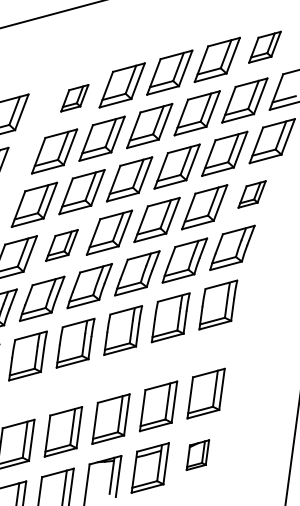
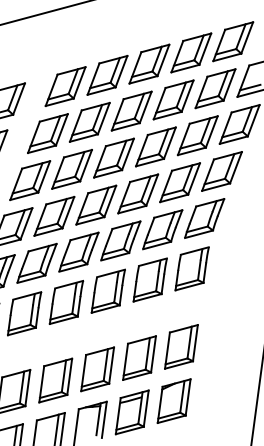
part: (264, 47) -> (232, 41), size x1.43
part: (74, 98) -> (65, 86), size x1.67
part: (251, 194) -> (221, 171), size x1.67
part: (61, 245) -> (54, 216), size x1.43
part: (197, 454) -> (173, 400), size x1.67

